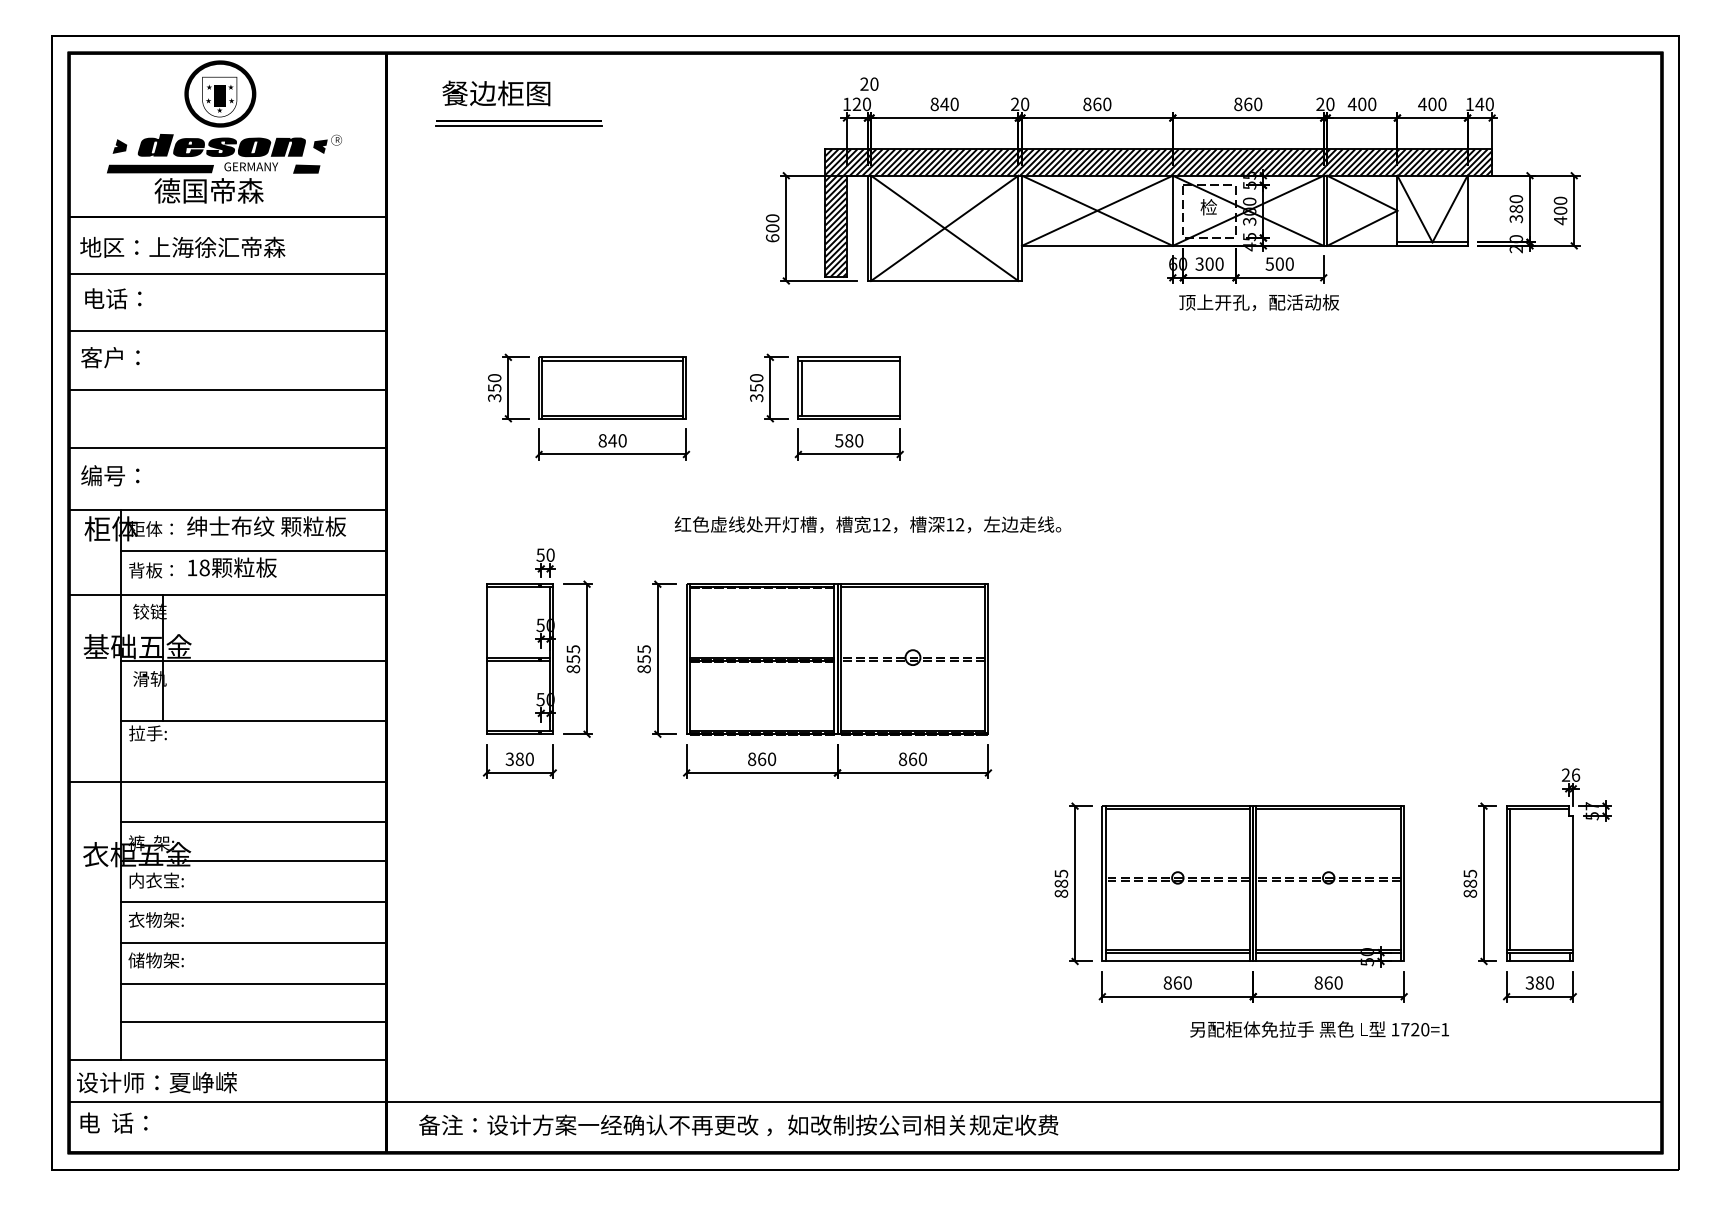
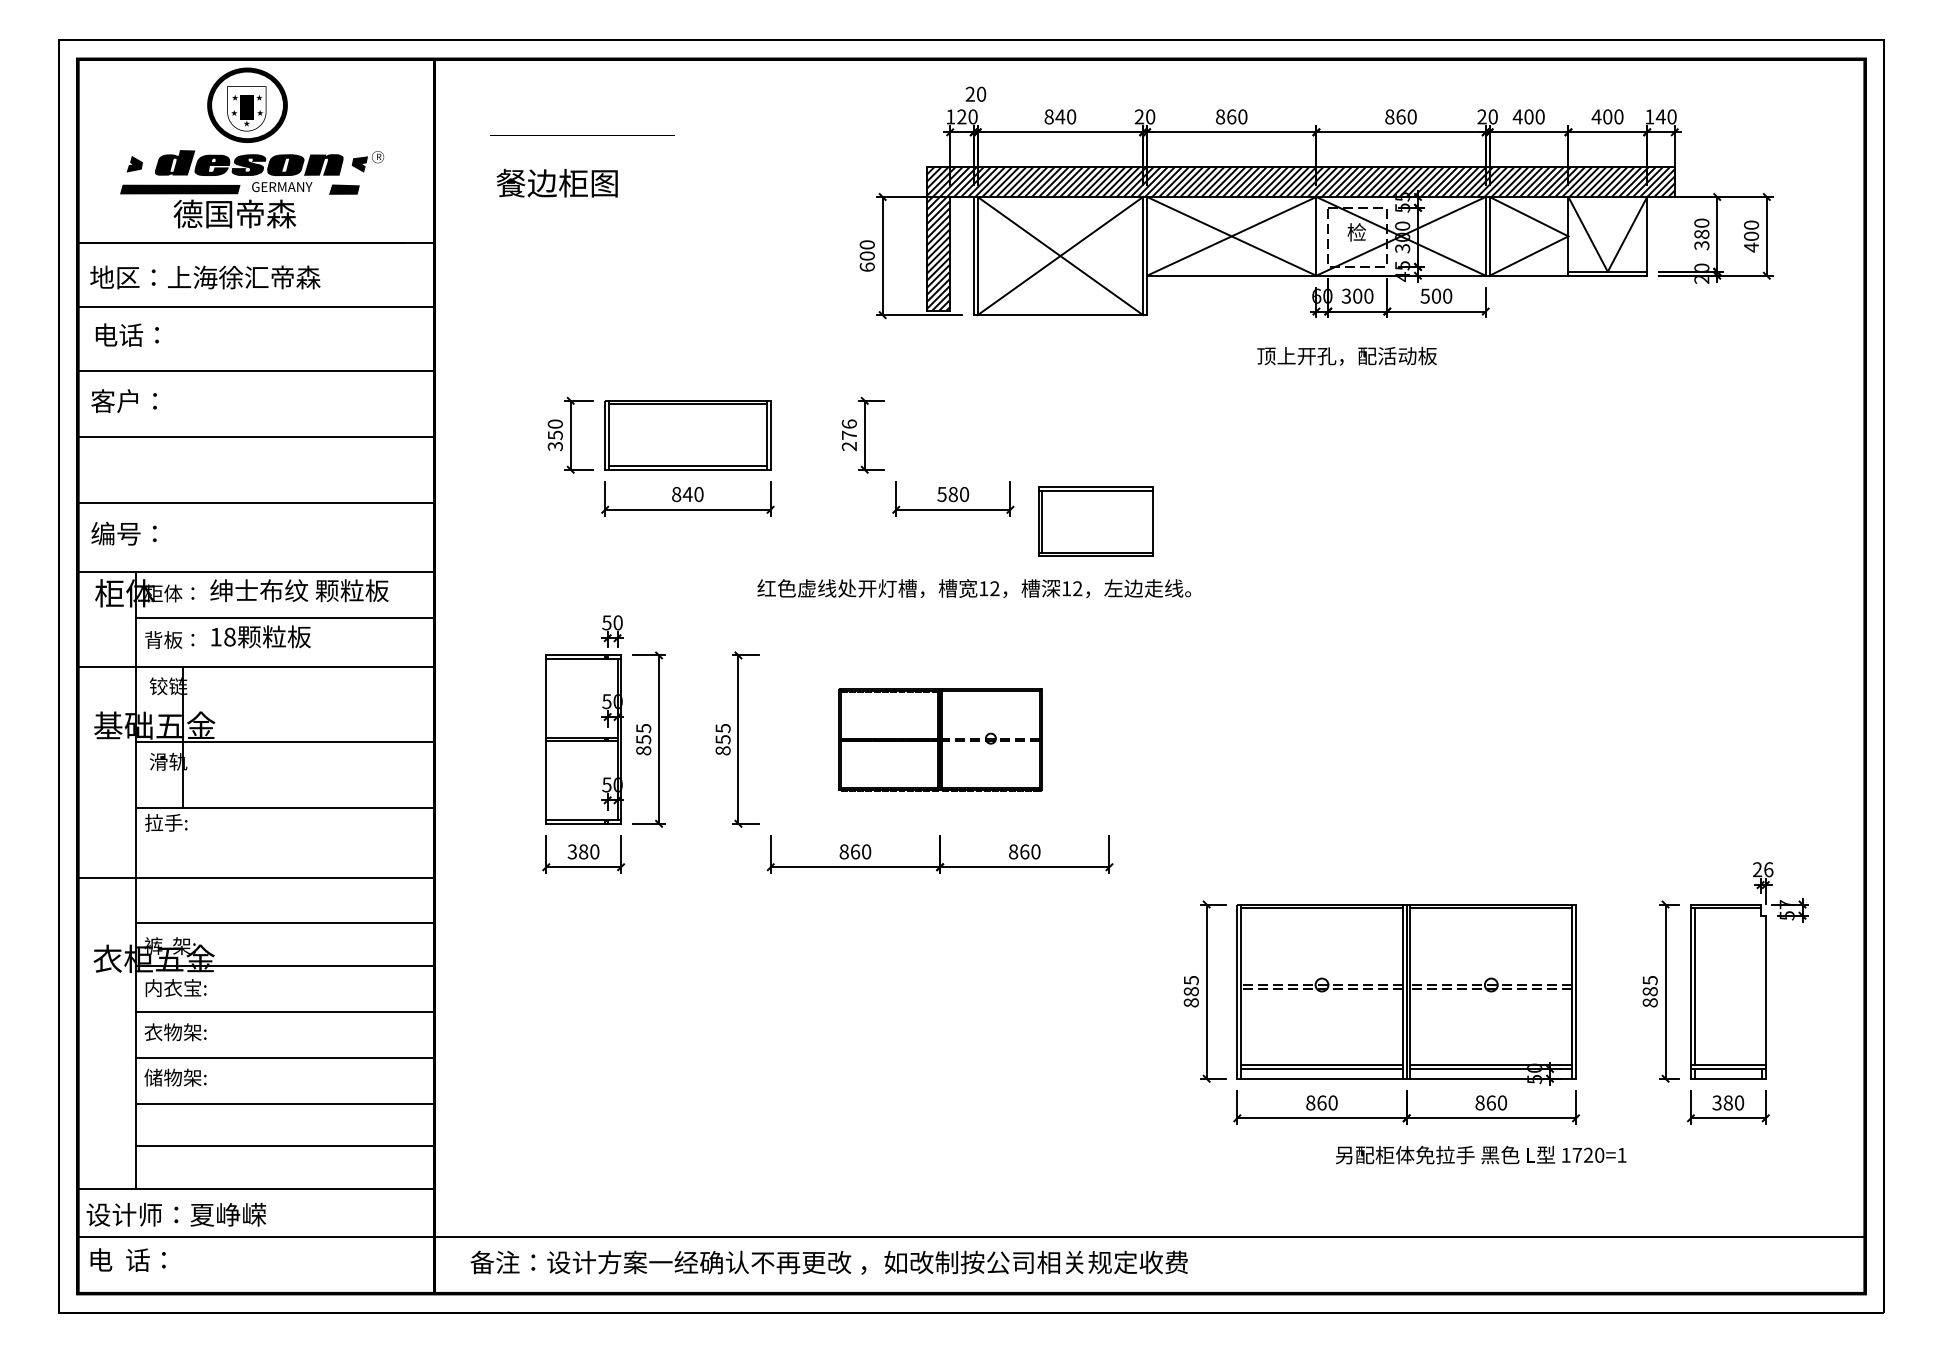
text: (496, 93) -> (557, 183), moved
line: (518, 126) -> (582, 141), removed
text: (1259, 302) -> (1347, 356), moved
part: (848, 387) -> (1094, 521), moved
text: (756, 388) -> (849, 435), 350 -> 276
part: (837, 659) -> (940, 739), size x0.6

